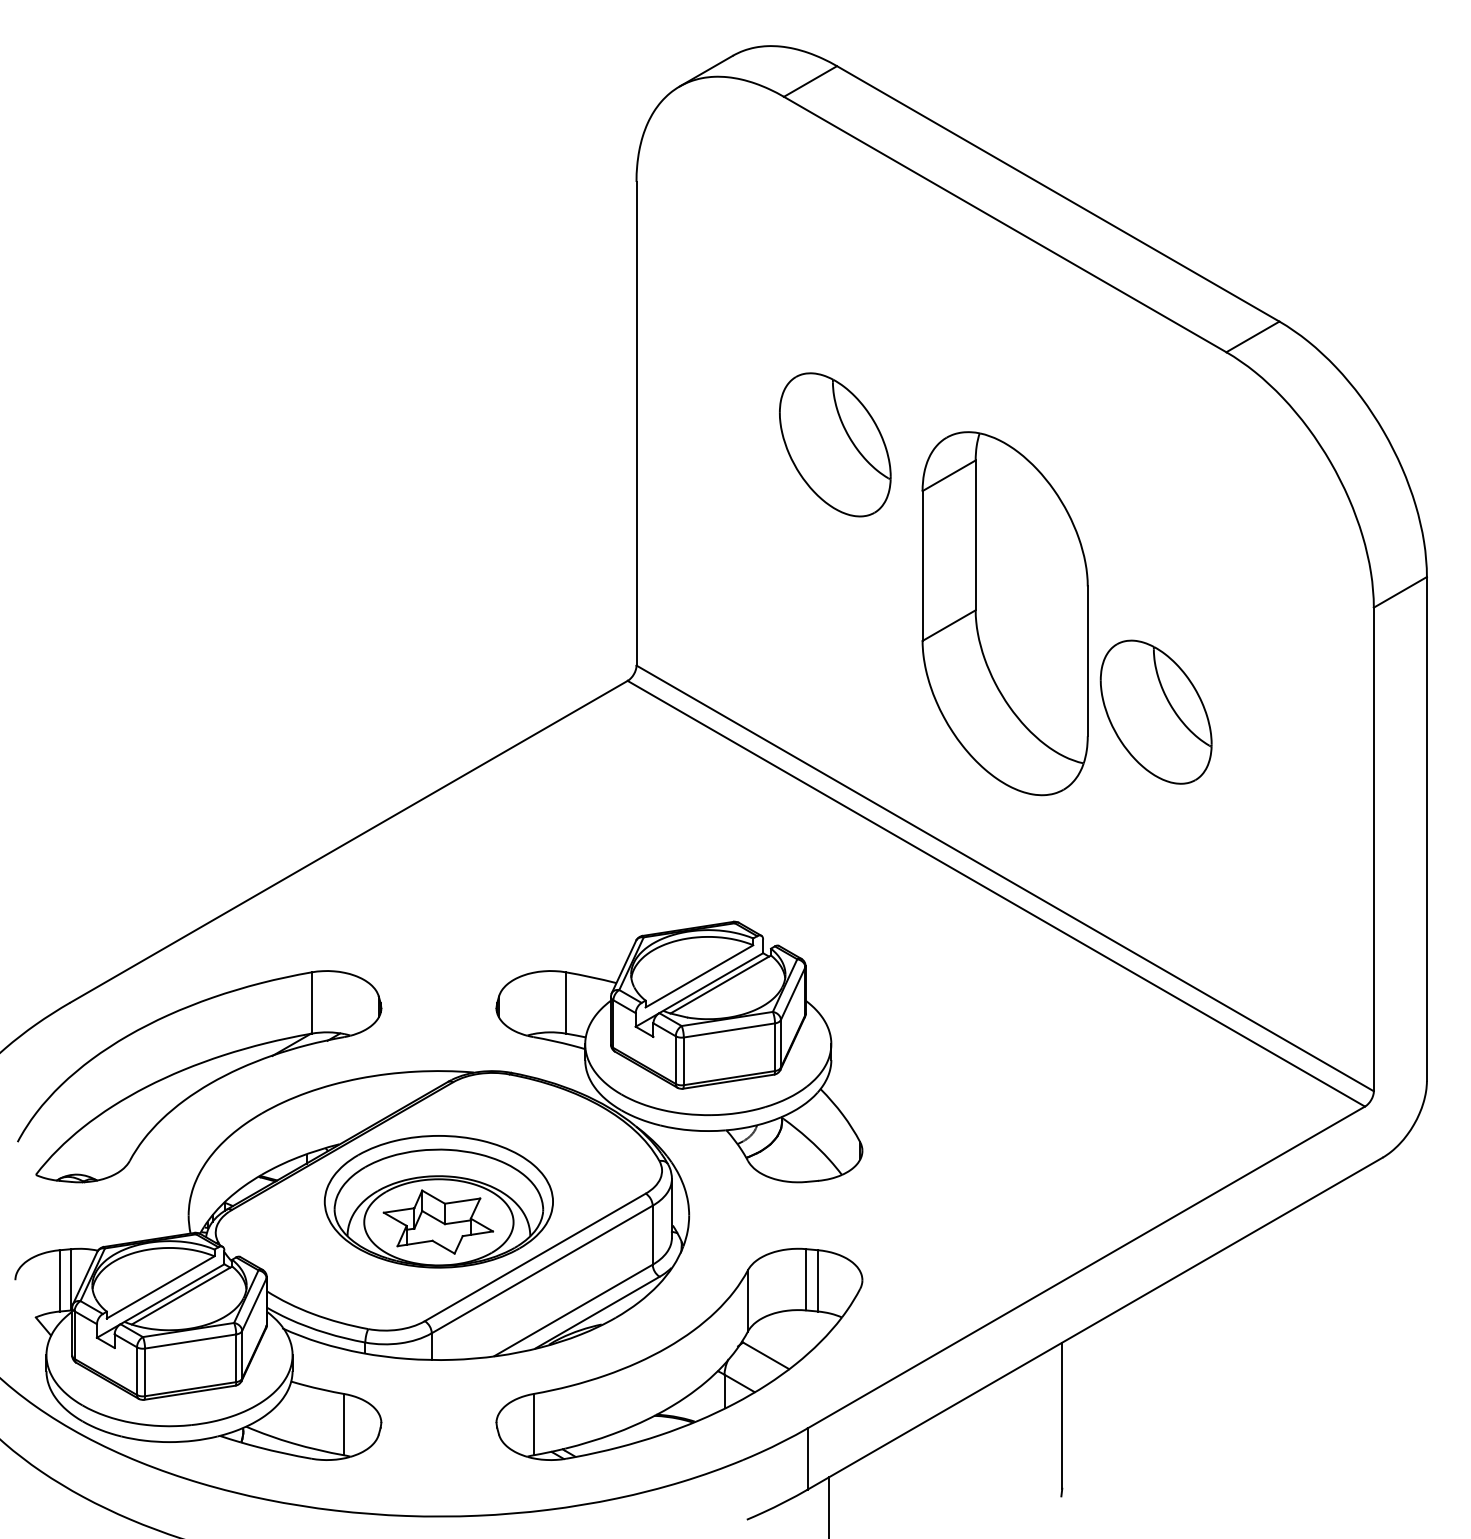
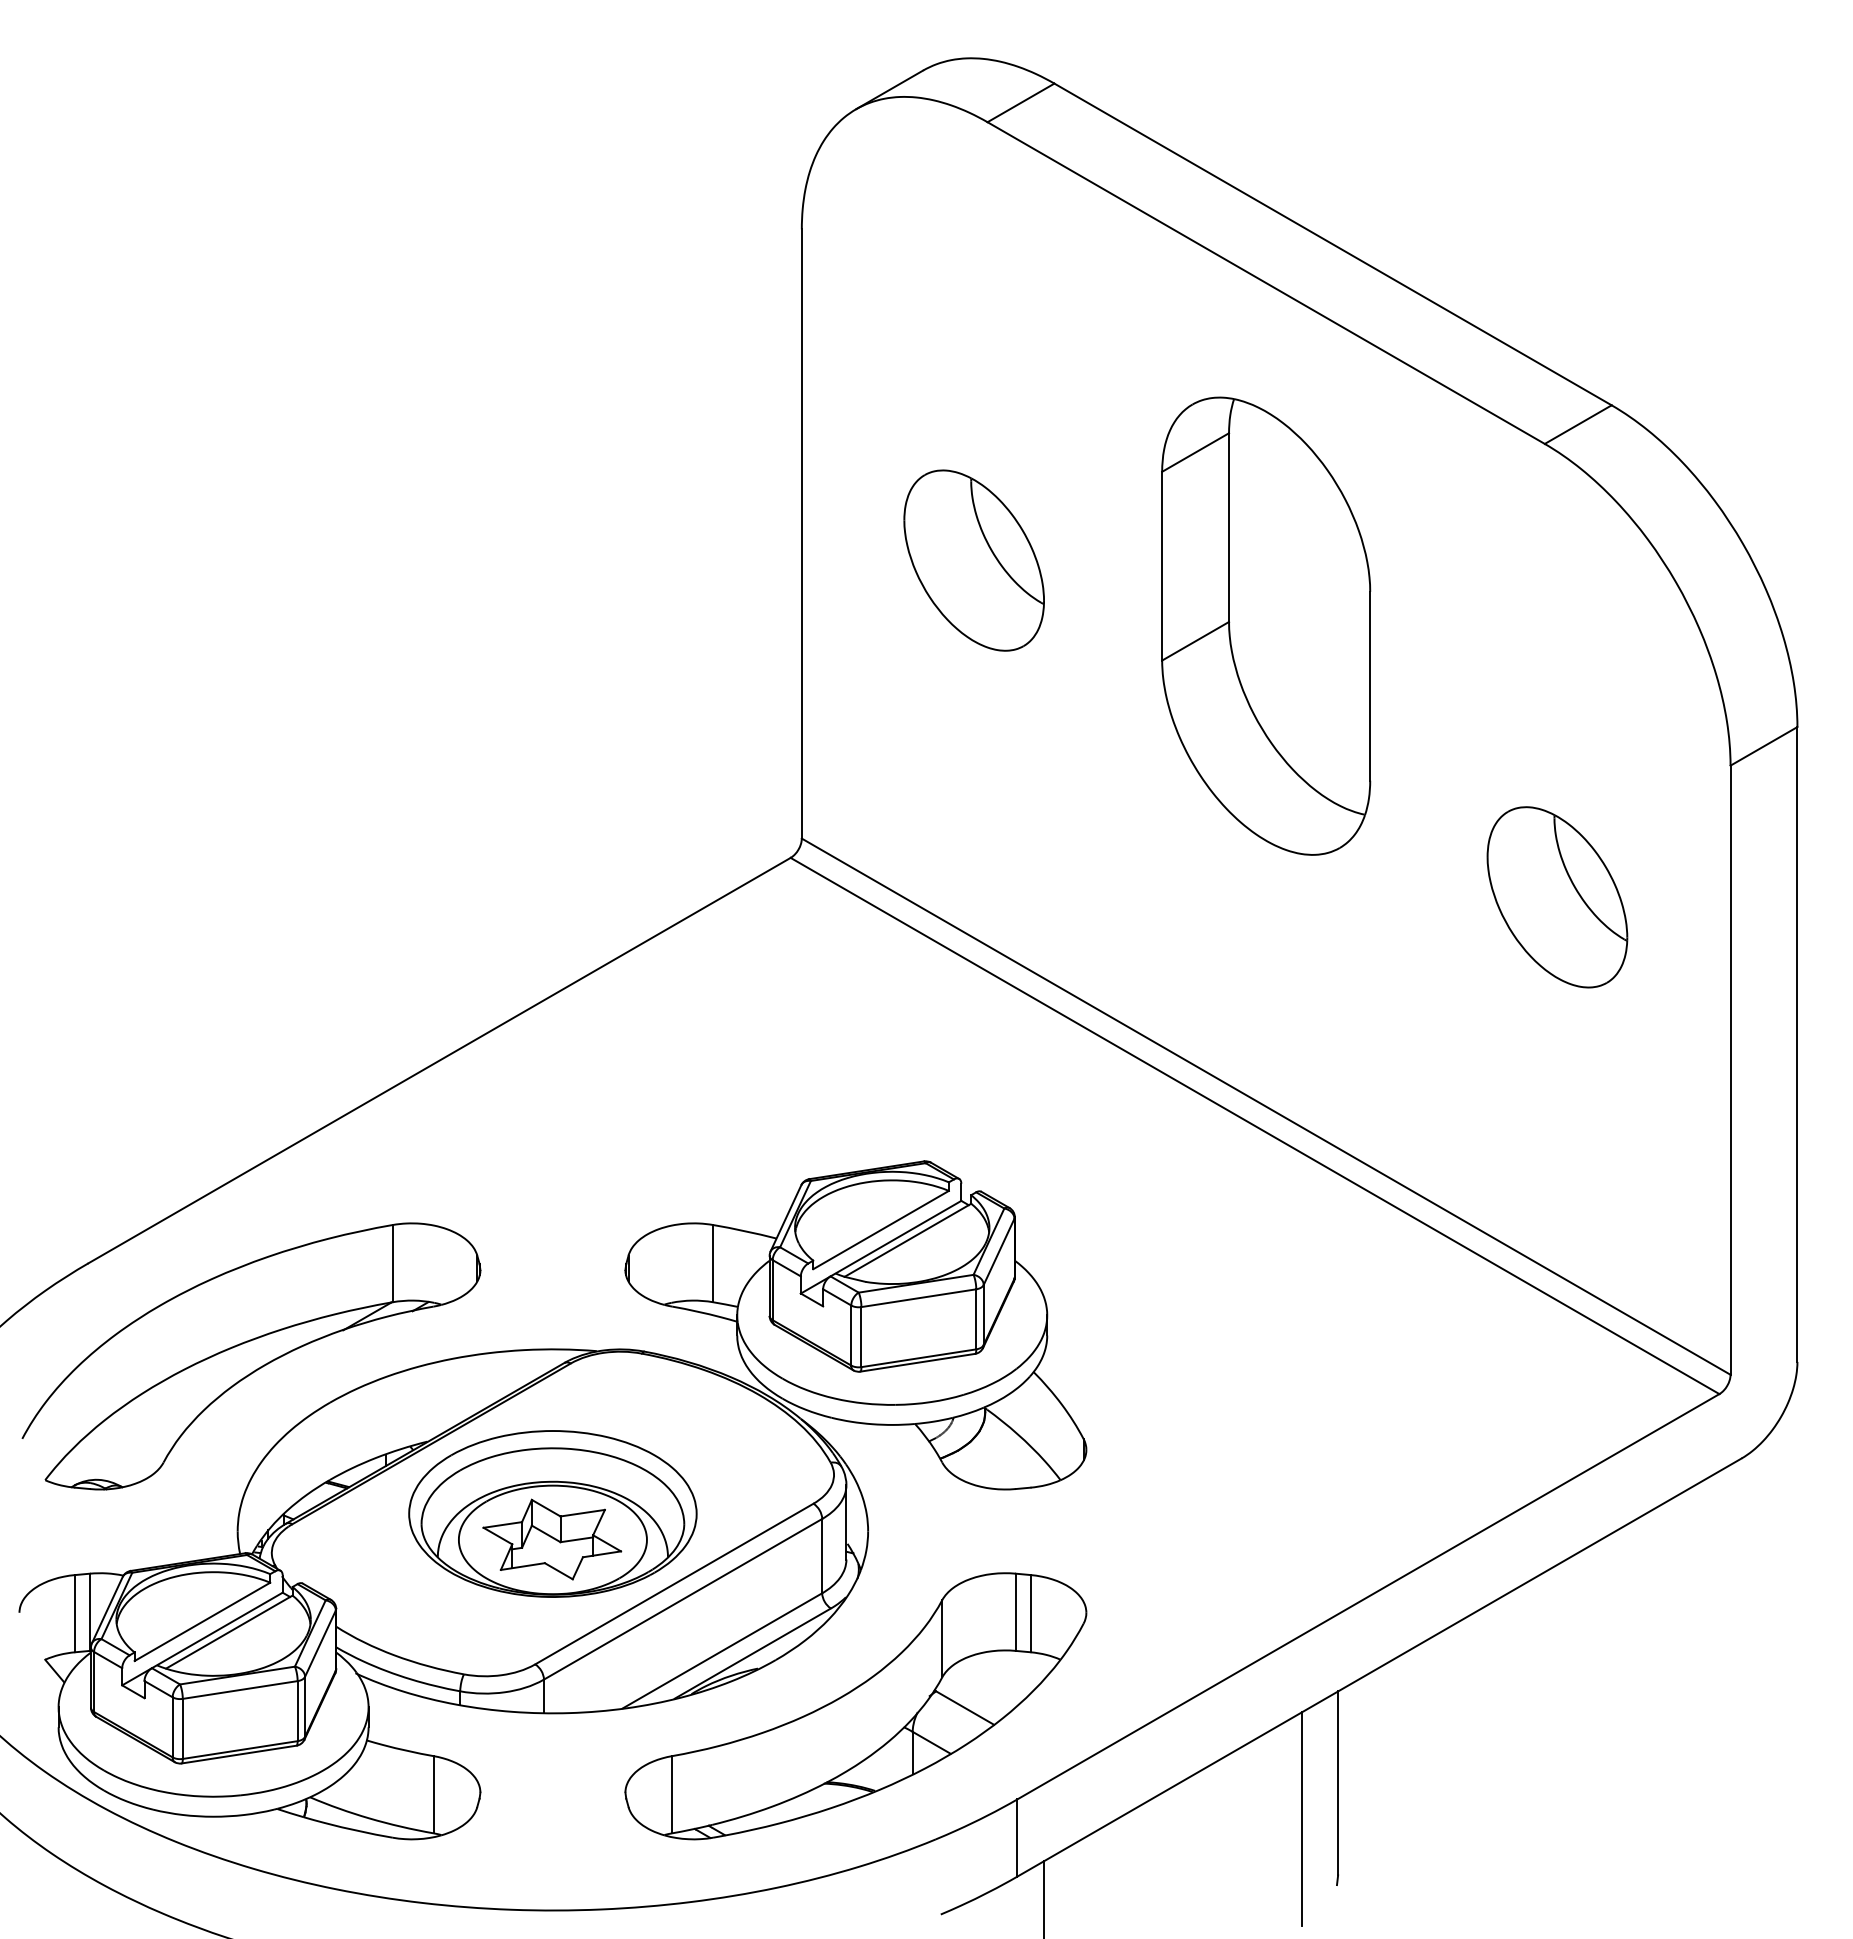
part: (834, 444) -> (973, 560), moved
part: (1005, 613) -> (1266, 625), moved
part: (1156, 712) -> (1557, 897), moved
line: (1033, 1444) -> (1301, 1819), added

